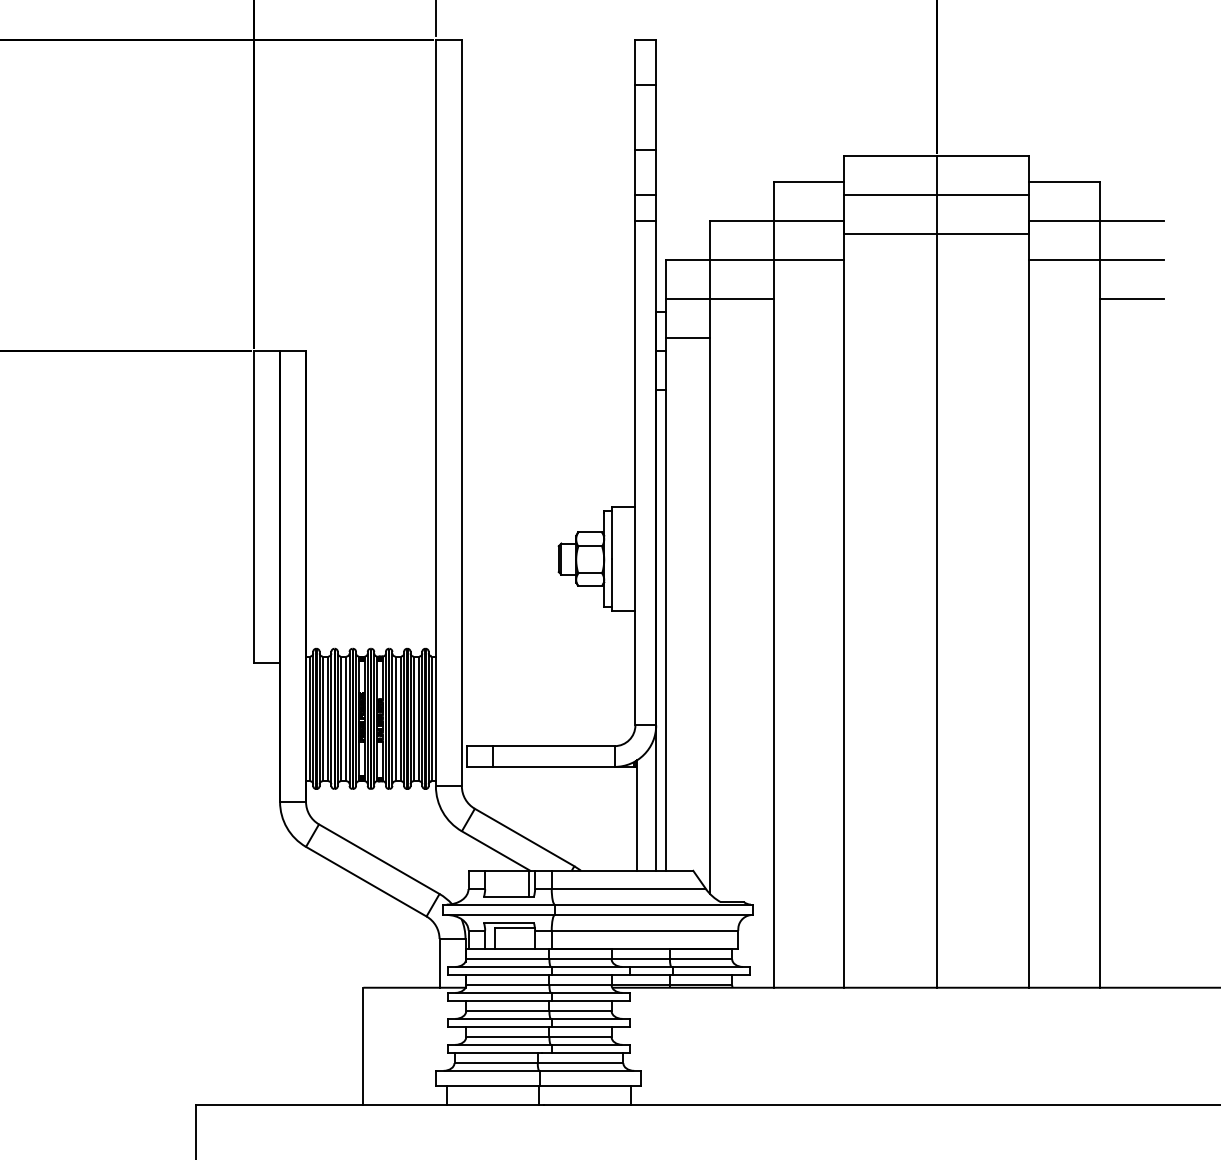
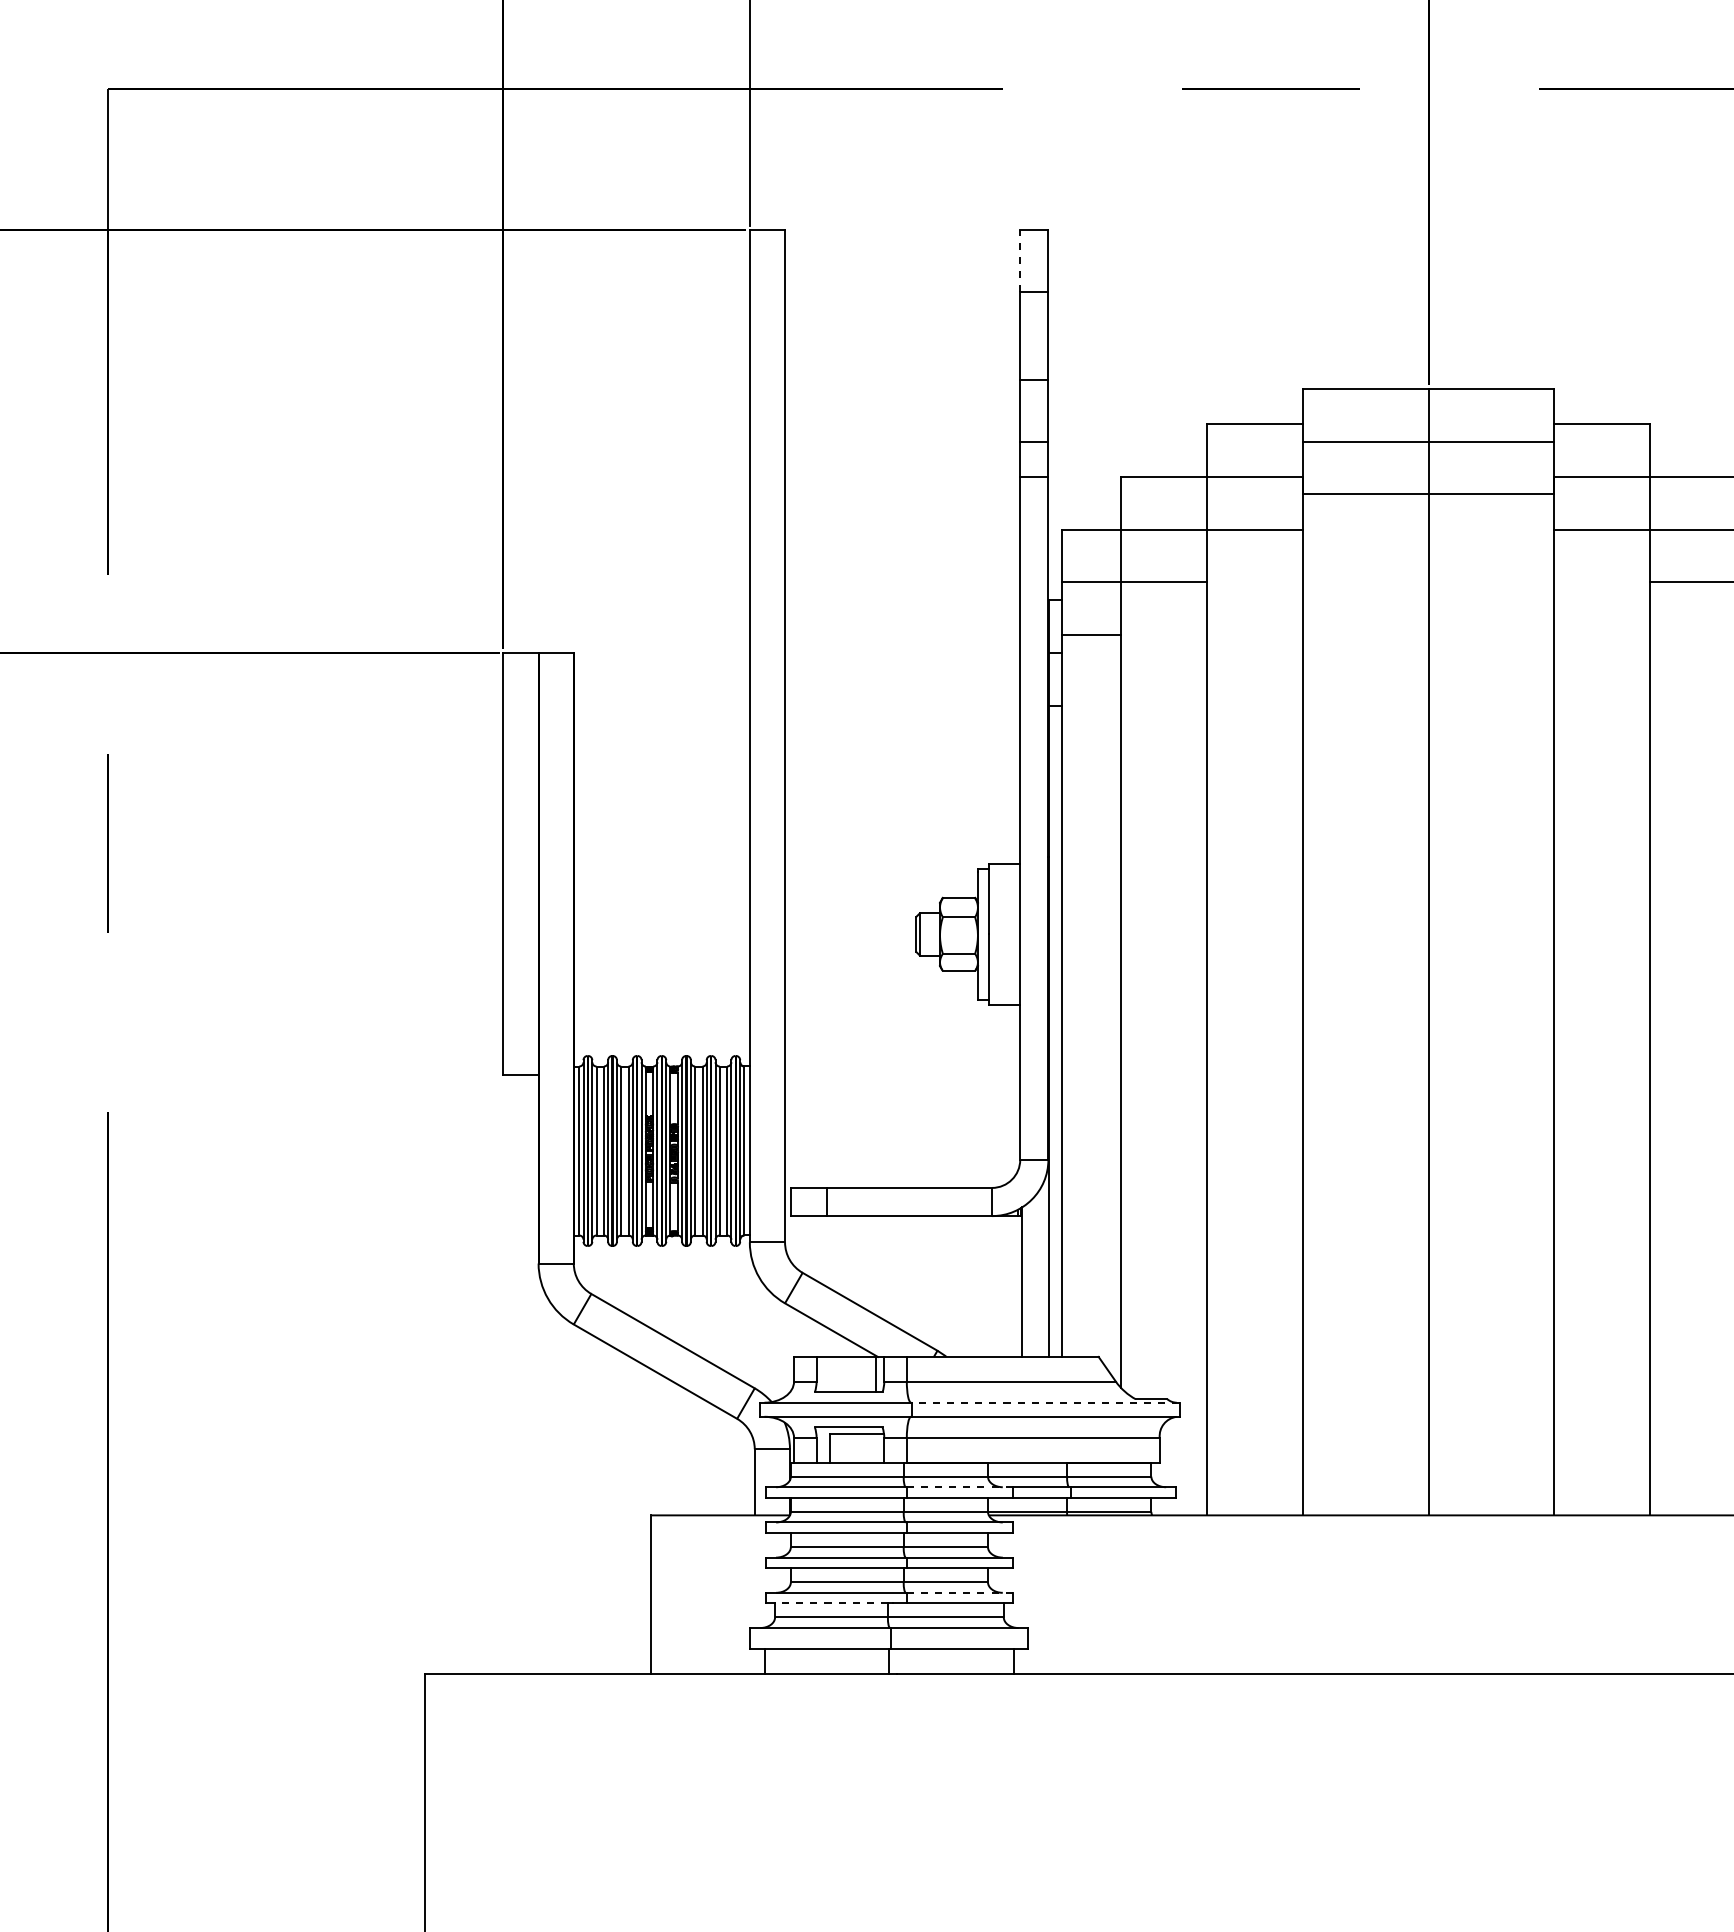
line: (635, 62) -> (1020, 261), solid -> dashed
line: (654, 904) -> (1045, 1402), solid -> dashed
line: (590, 967) -> (959, 1487), solid -> dashed
line: (590, 1044) -> (959, 1592), solid -> dashed
line: (495, 1052) -> (830, 1603), solid -> dashed

